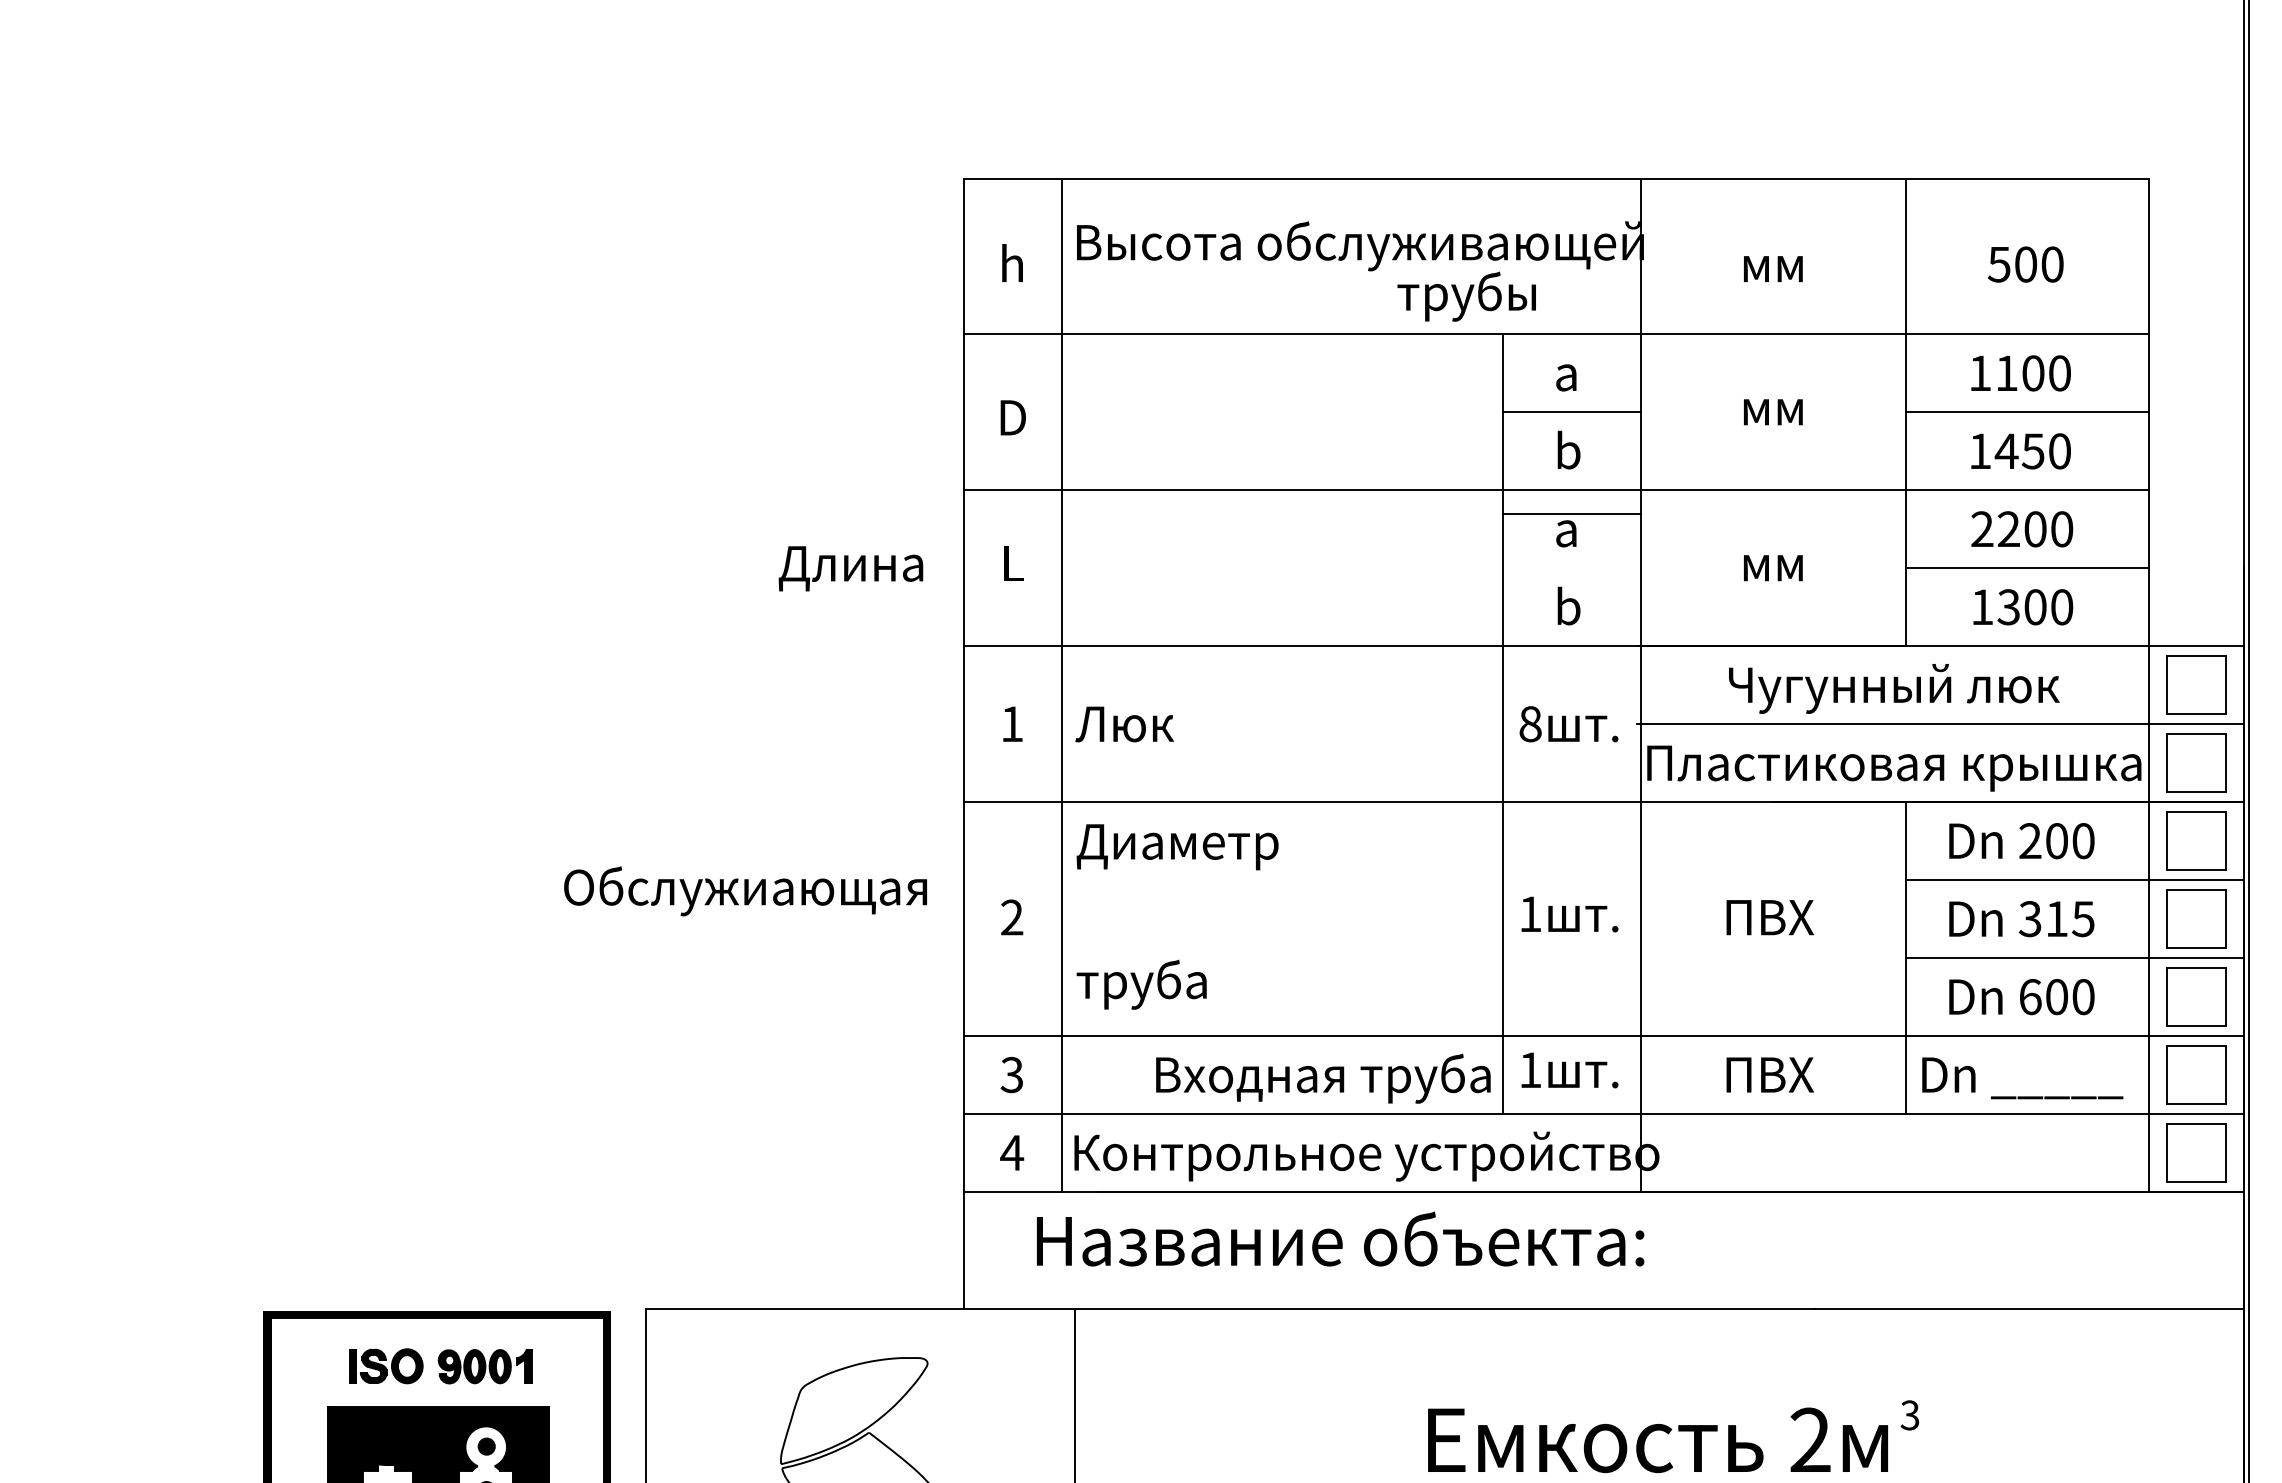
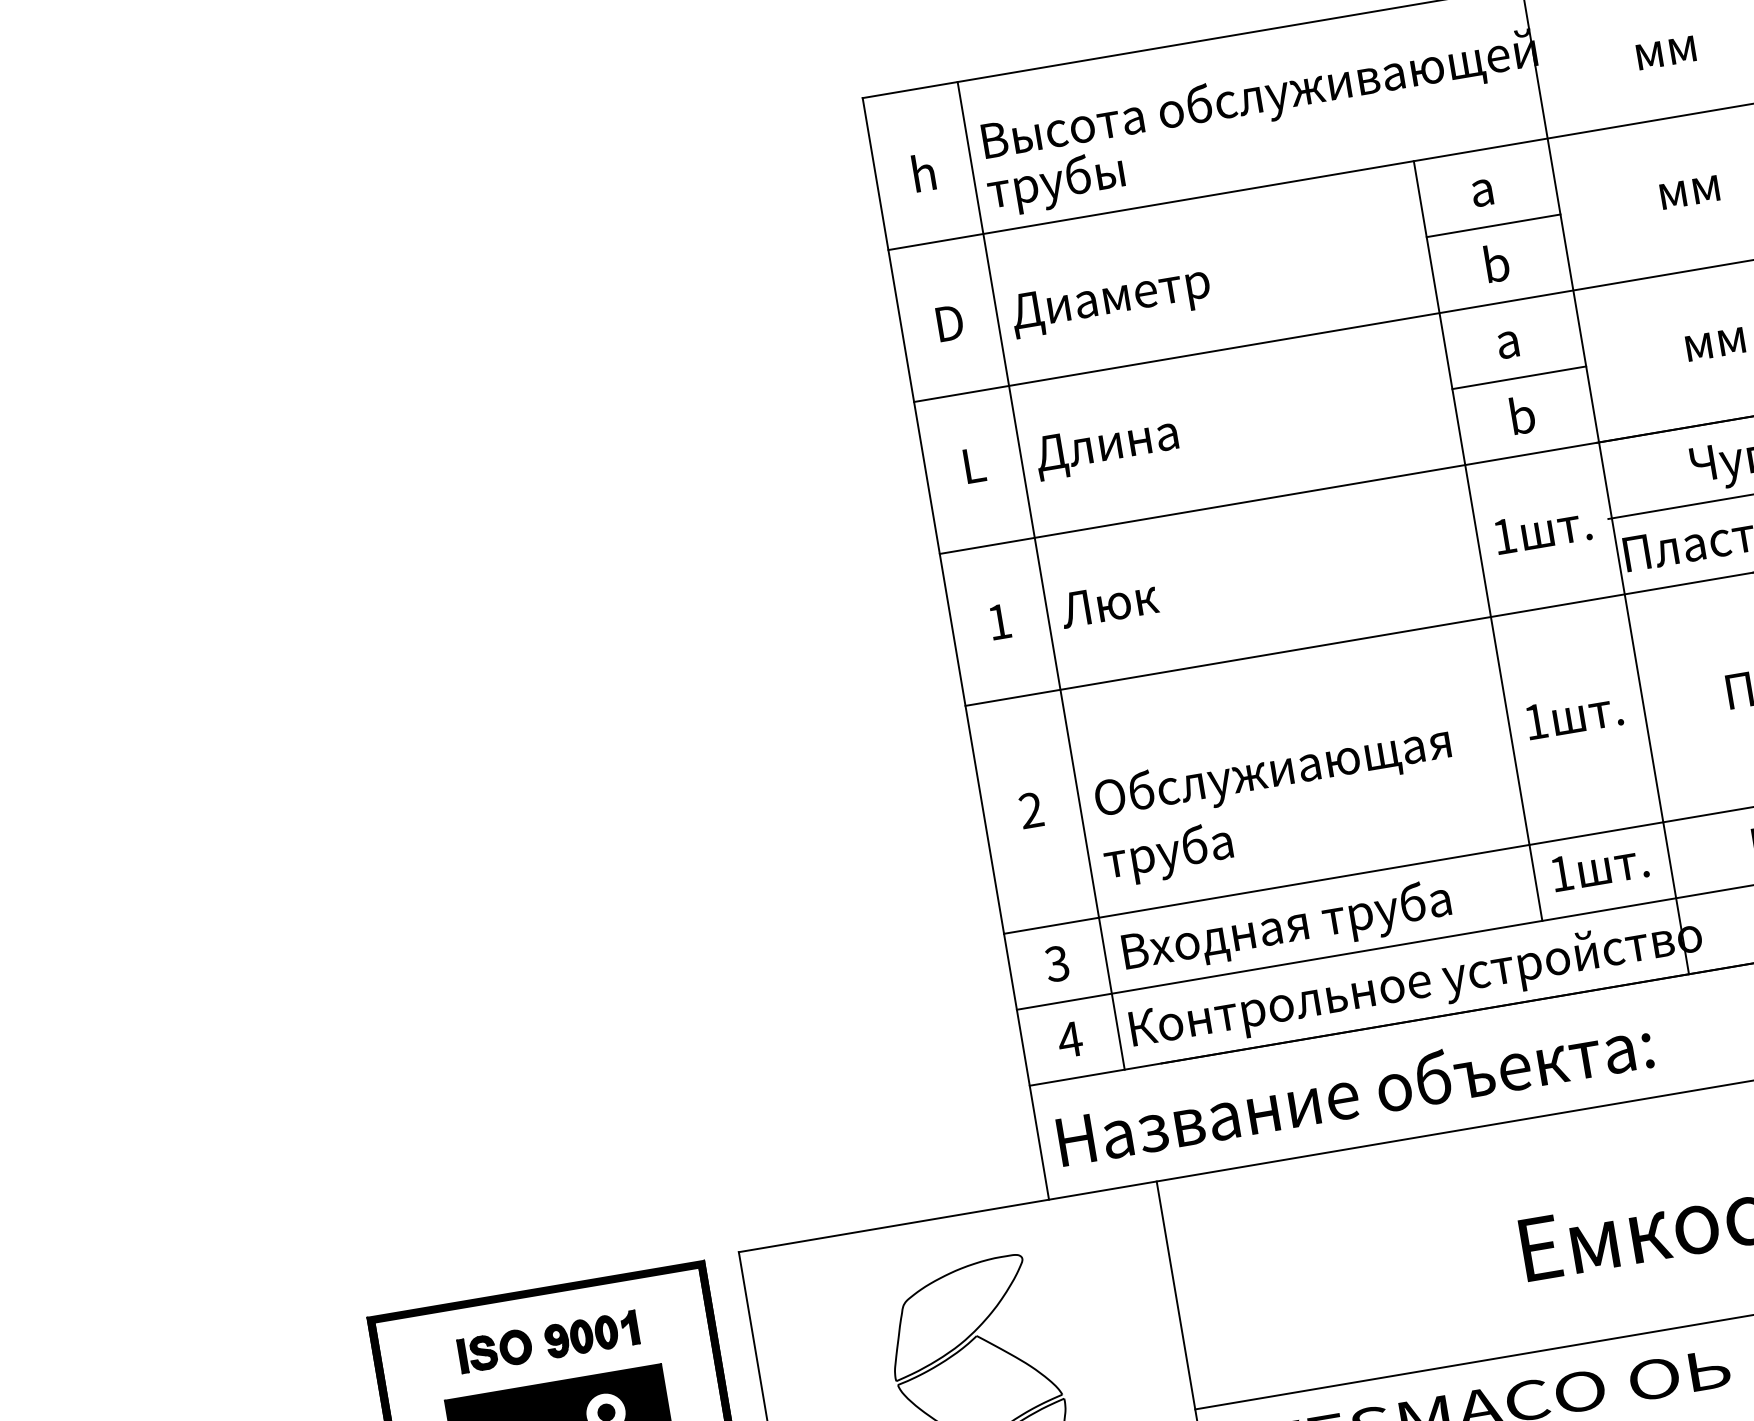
text: (1466, 296) -> (1055, 183), moved
line: (1571, 514) -> (1518, 378), moved
text: (850, 568) -> (1106, 447), moved
text: (1530, 724) -> (1504, 536), 8 -> 1
text: (1177, 847) -> (1111, 301), moved
text: (745, 891) -> (1273, 773), moved
text: (1323, 1078) -> (1287, 928), moved
text: (1340, 1238) -> (1354, 1090), moved

